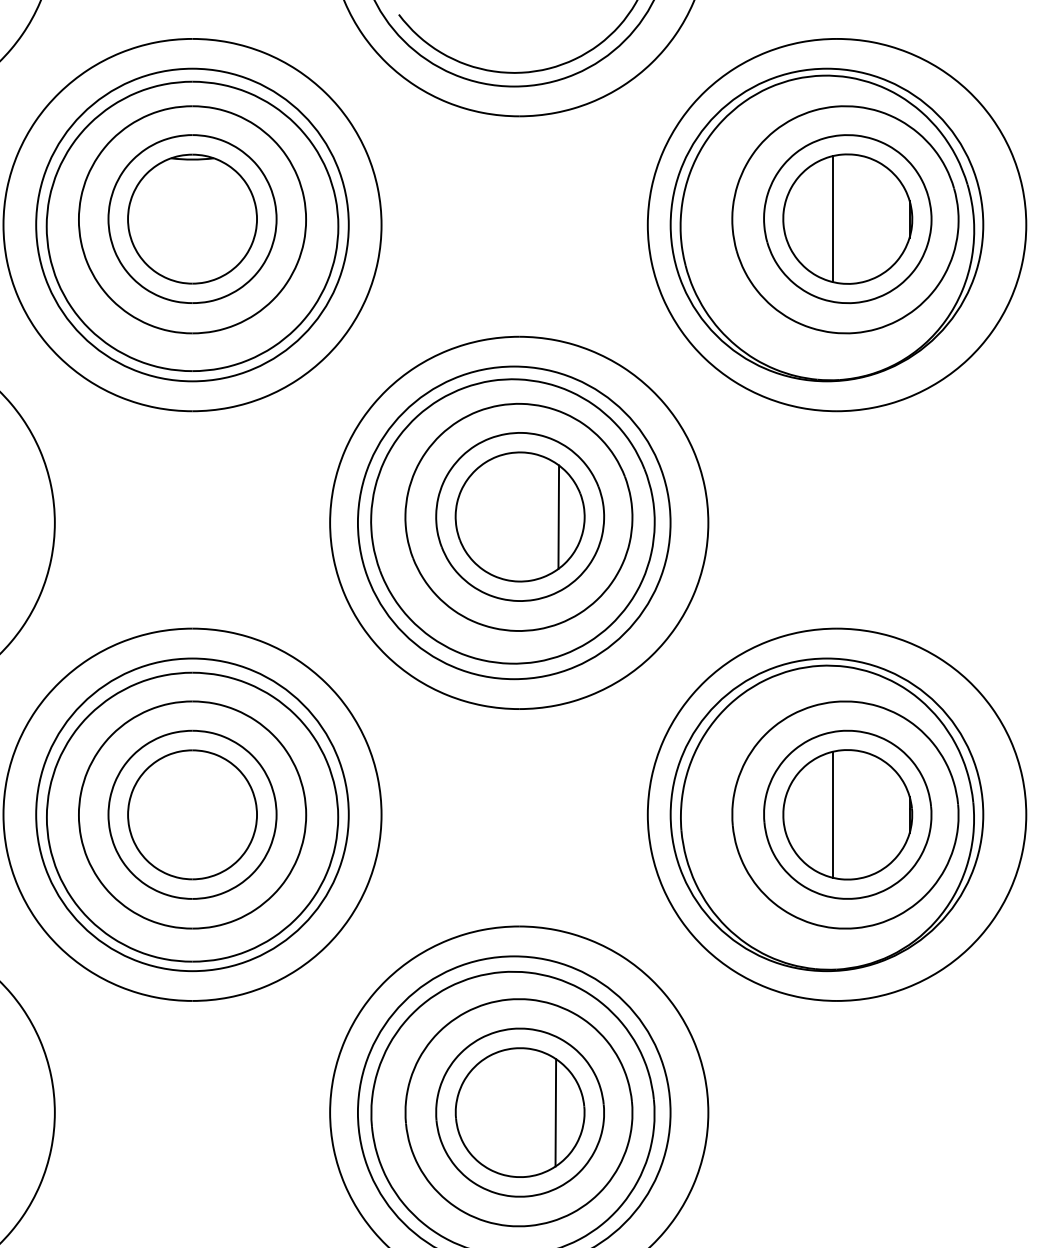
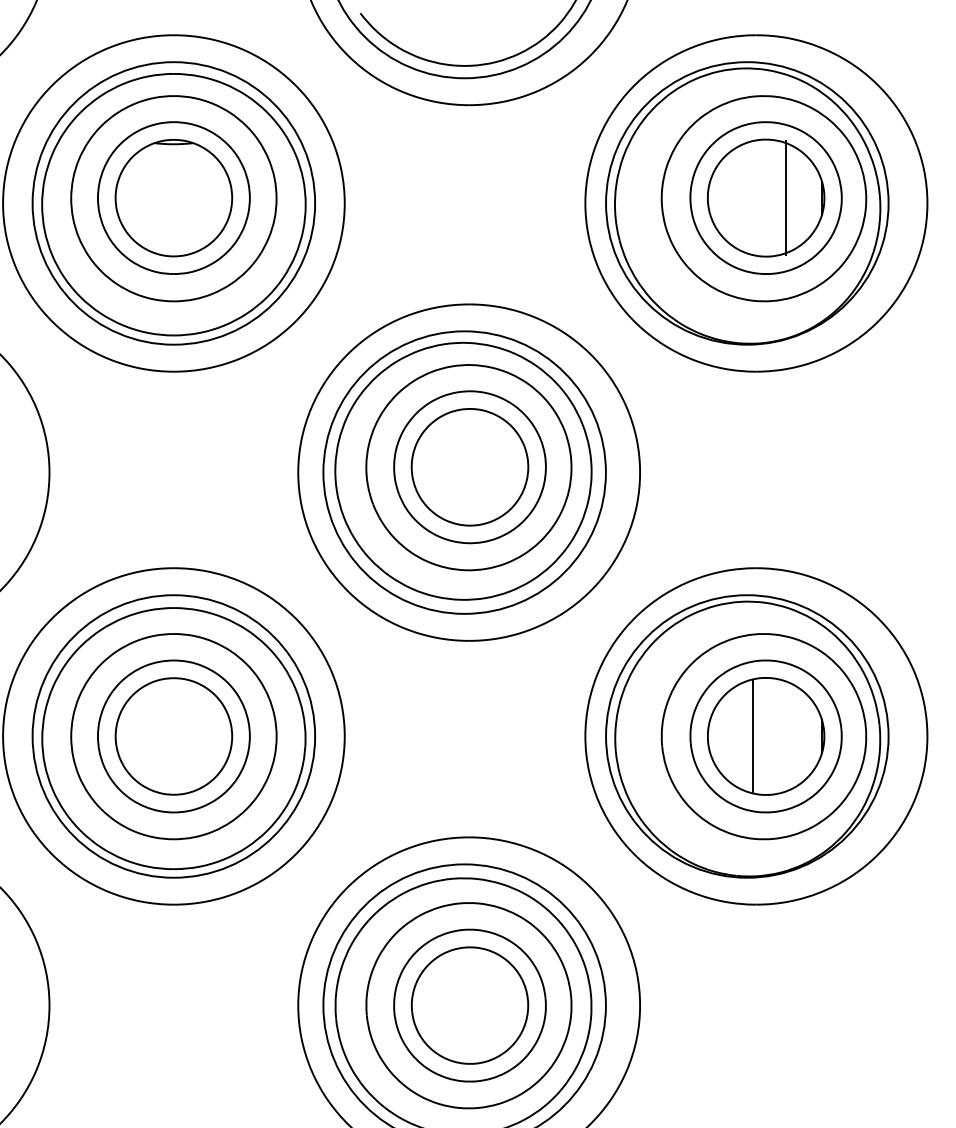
line: (832, 218) -> (785, 197), moved
line: (558, 517) -> (504, 467), removed
line: (555, 1112) -> (501, 1005), removed

